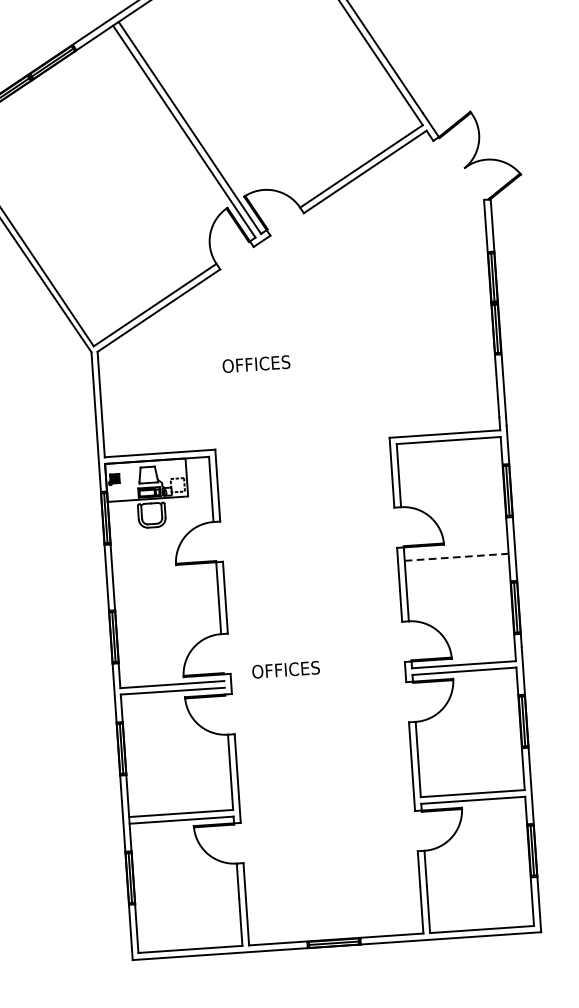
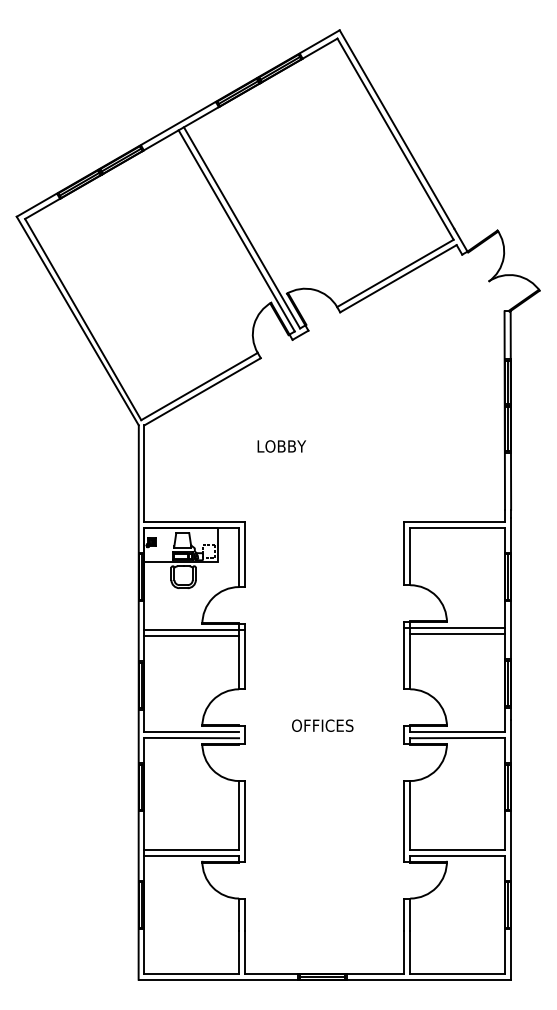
text: (256, 364) -> (287, 446), OFFICES -> LOBBY
line: (452, 551) -> (454, 628), added
line: (457, 557) -> (458, 634), dashed -> solid
line: (167, 571) -> (194, 629), added
line: (164, 578) -> (191, 635), added
text: (285, 669) -> (322, 725), moved

